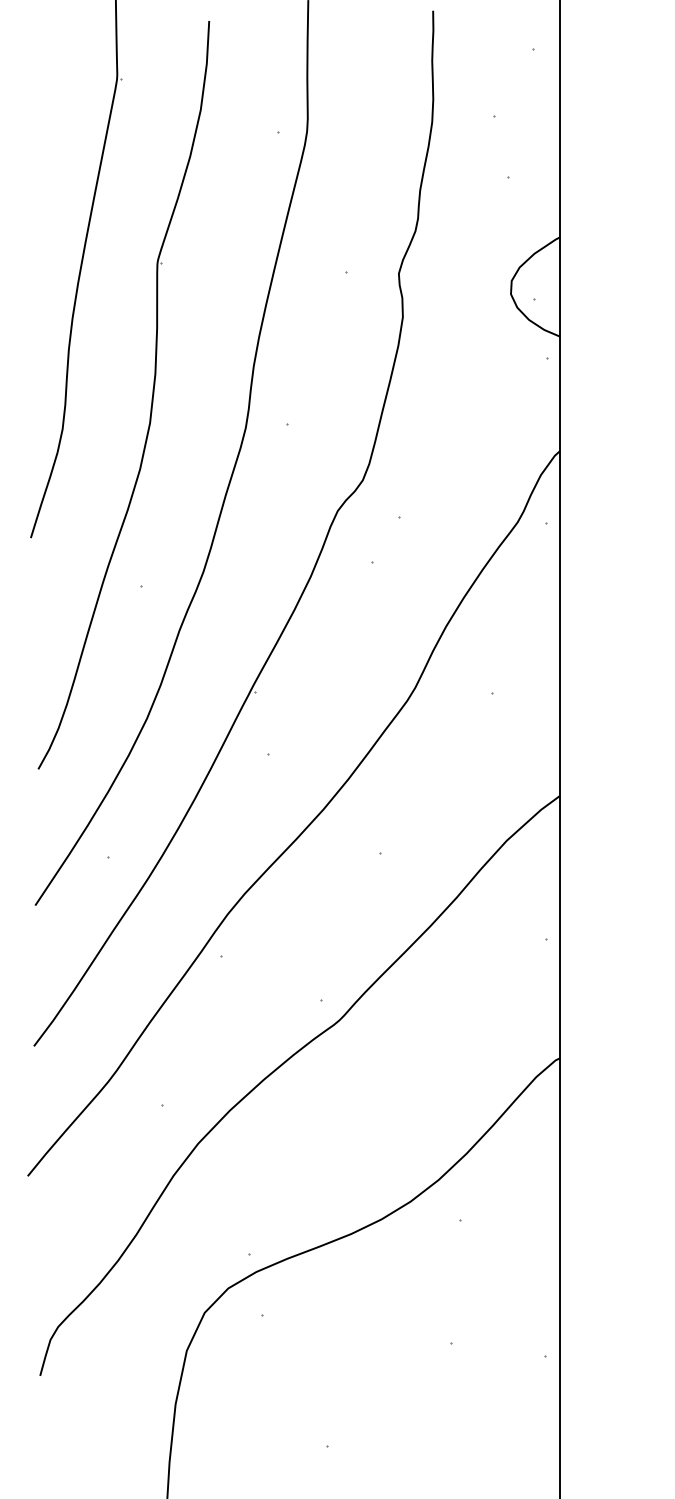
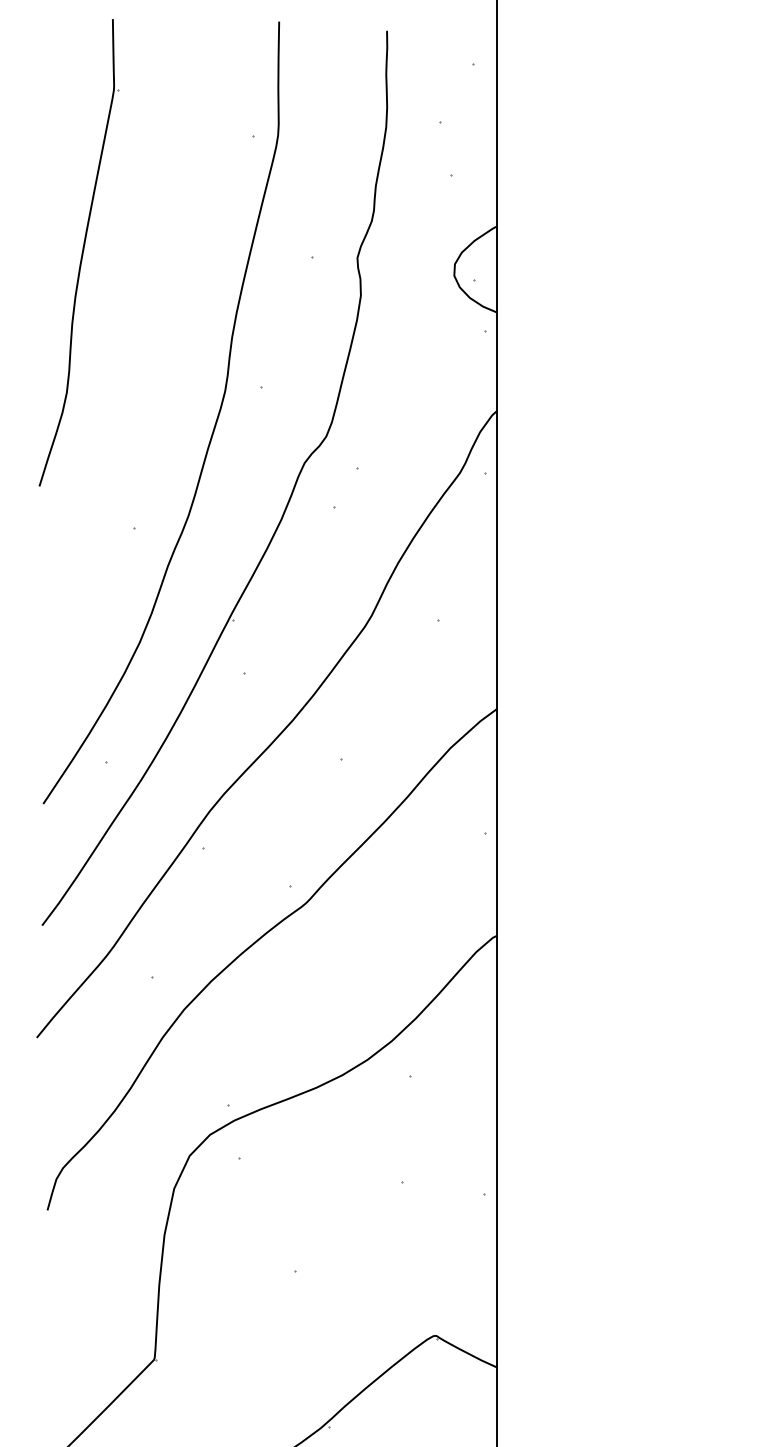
part: (151, 398) -> (143, 365), removed

